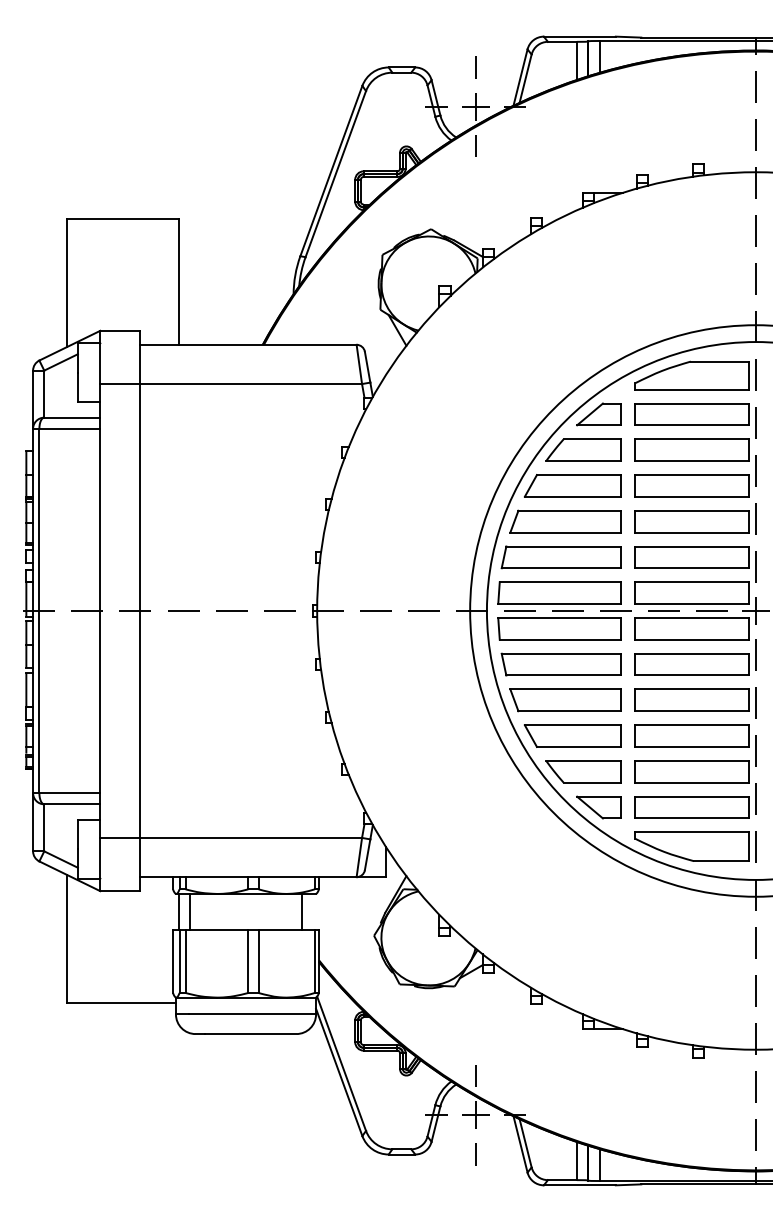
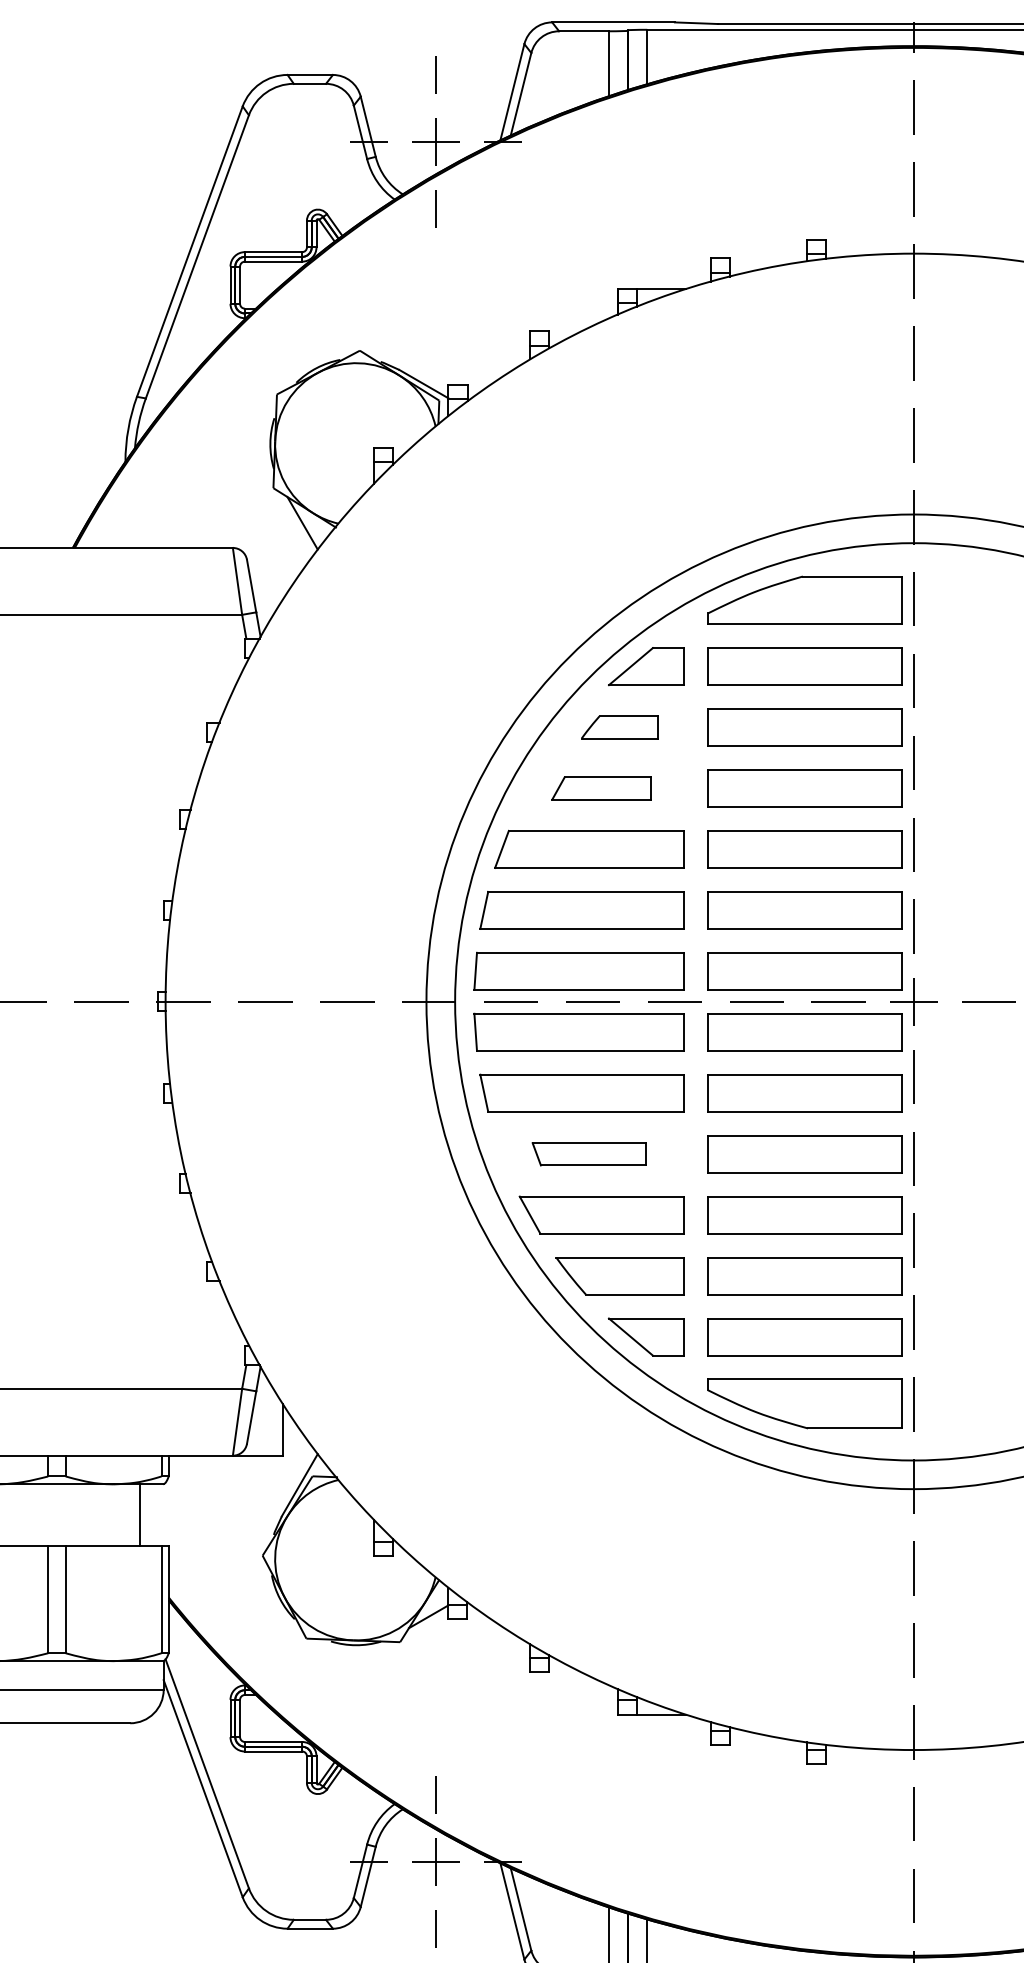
part: (583, 449) -> (619, 726), size x0.6
part: (572, 485) -> (601, 787), size x0.6
part: (565, 700) -> (589, 1154), size x0.6

